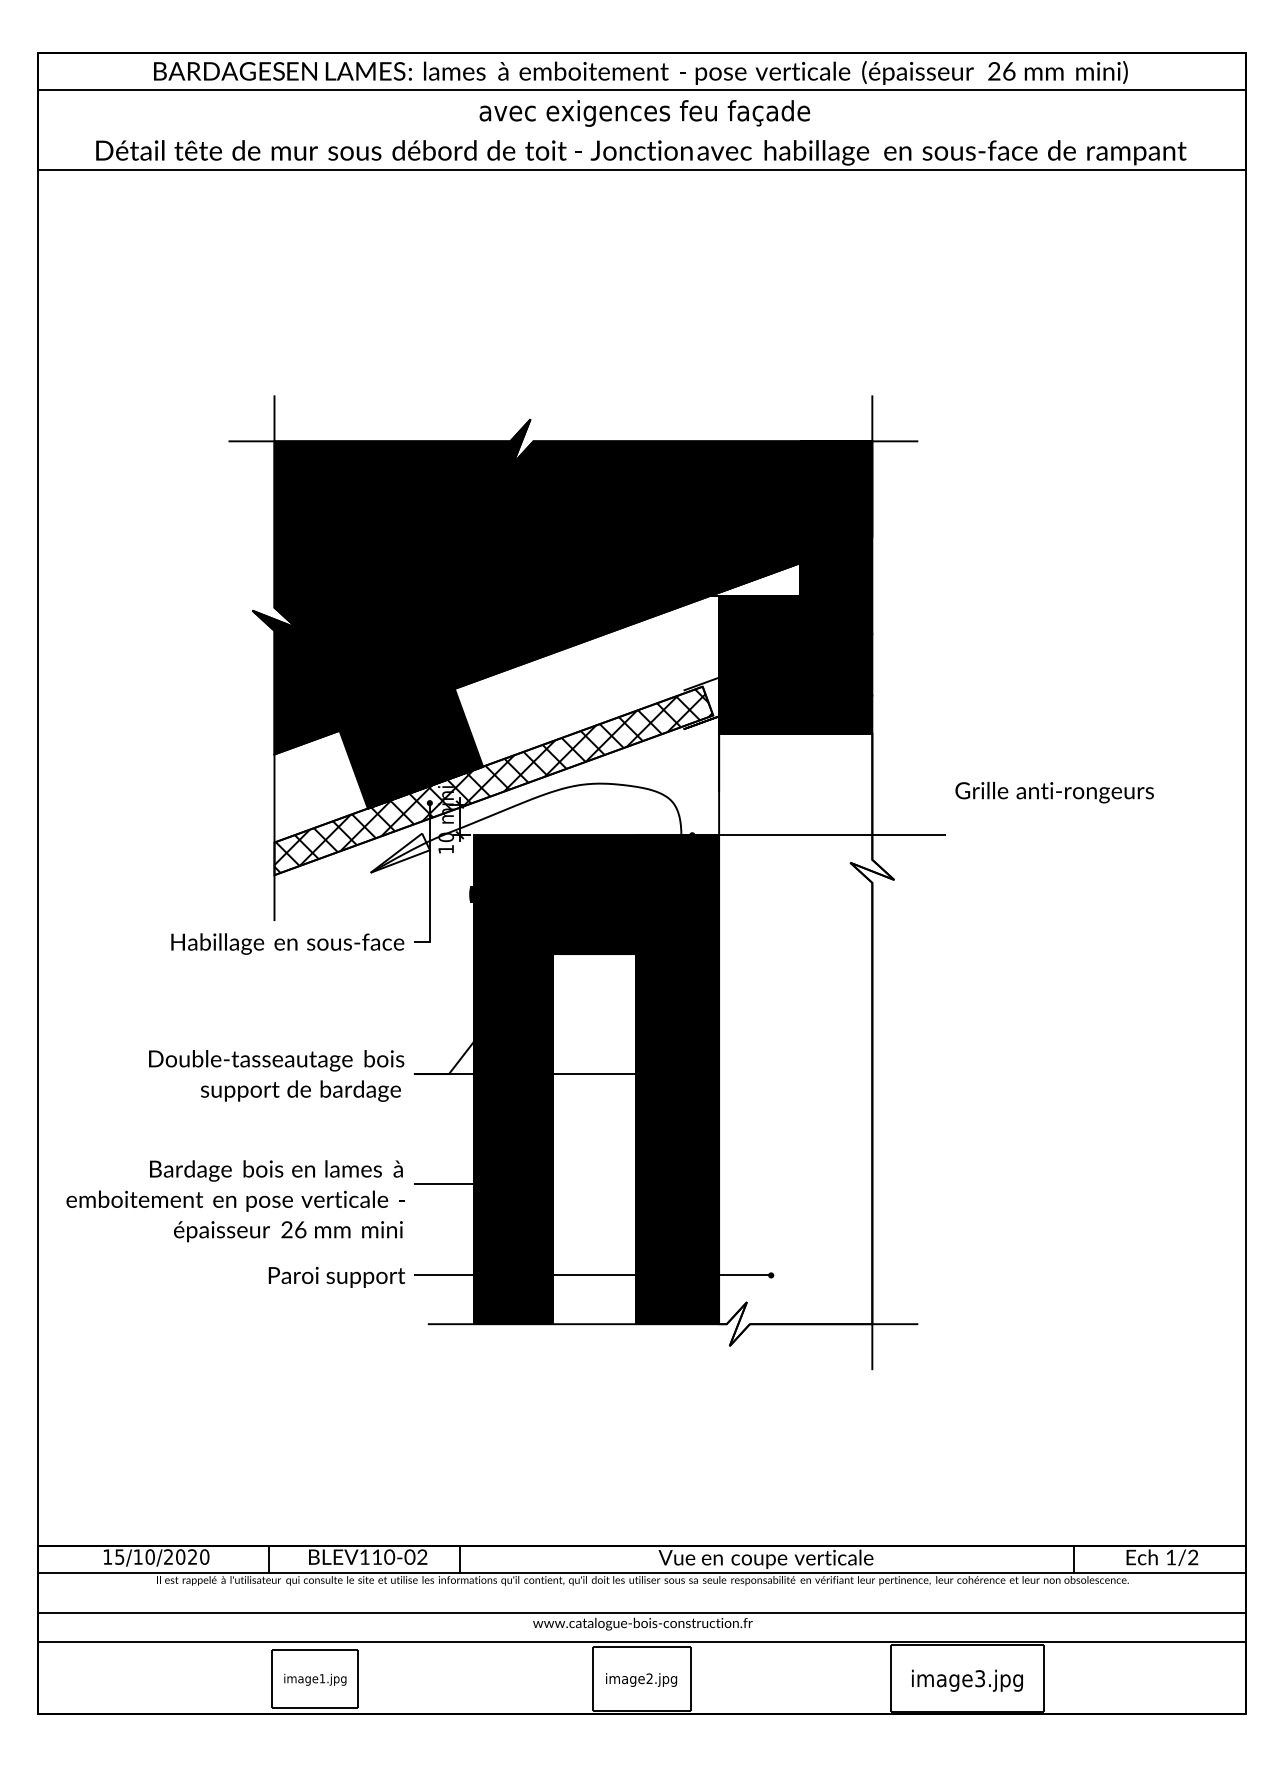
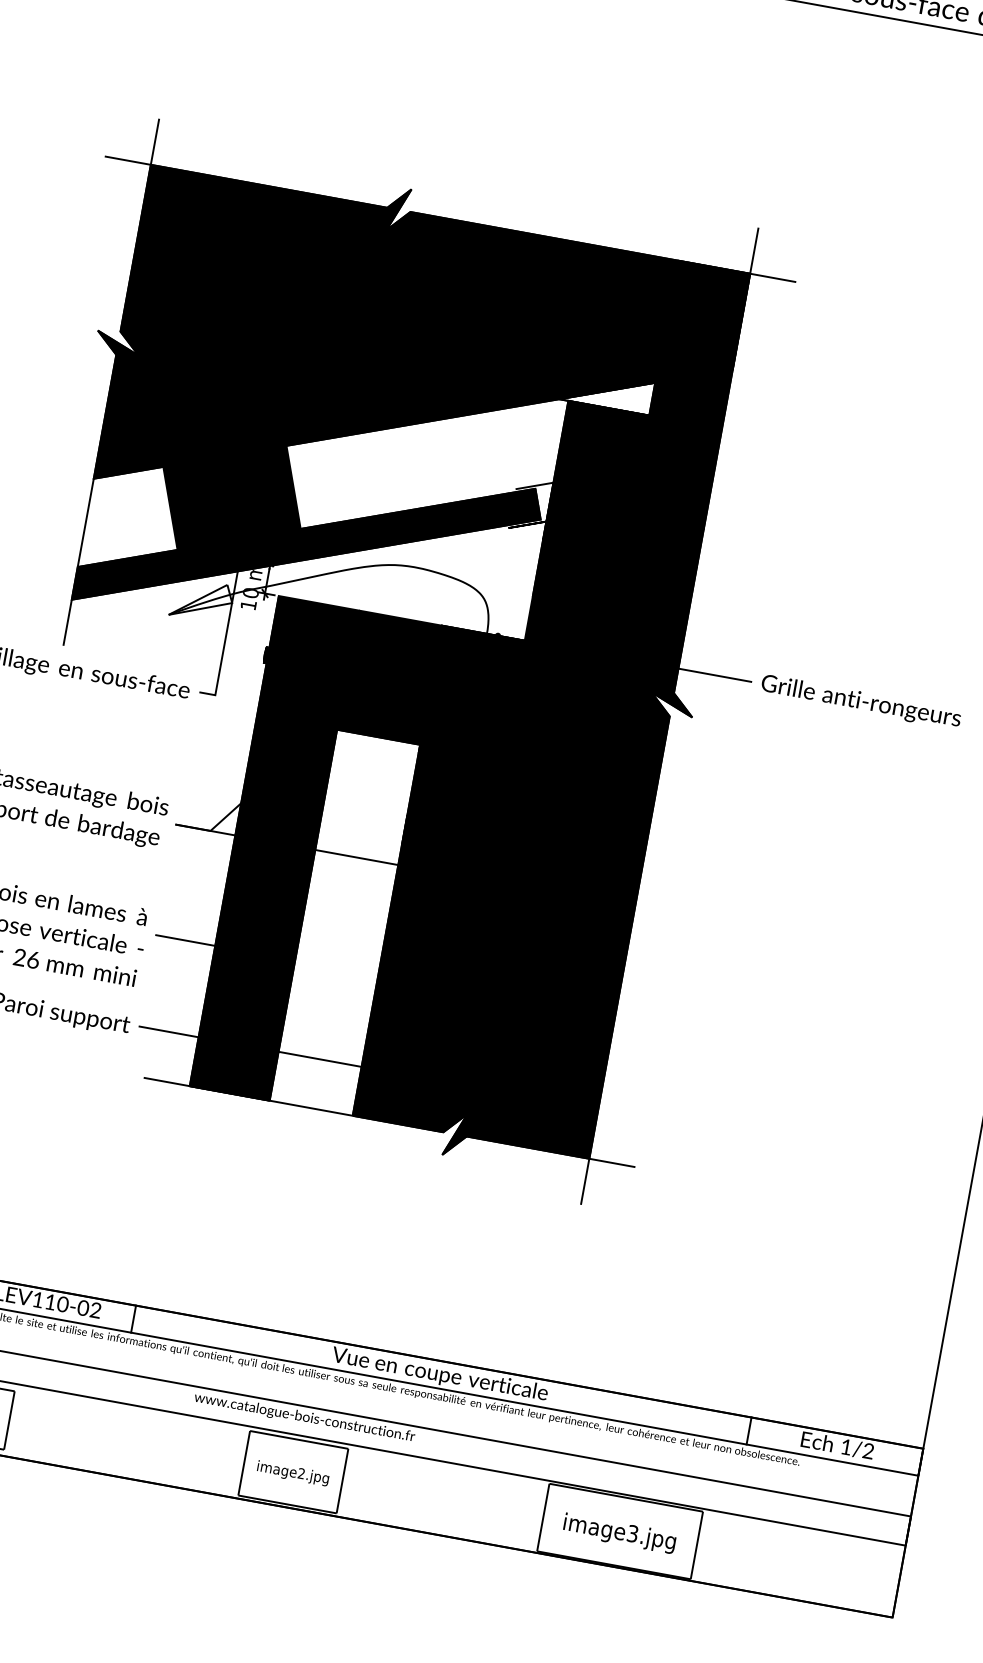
fill: (493, 780) -> (308, 544), added
text: (1054, 792) -> (860, 702), moved
fill: (806, 1039) -> (575, 861), added

